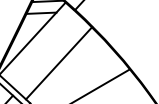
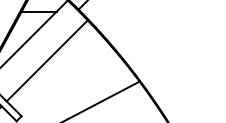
line: (58, 62) -> (46, 60), moved

